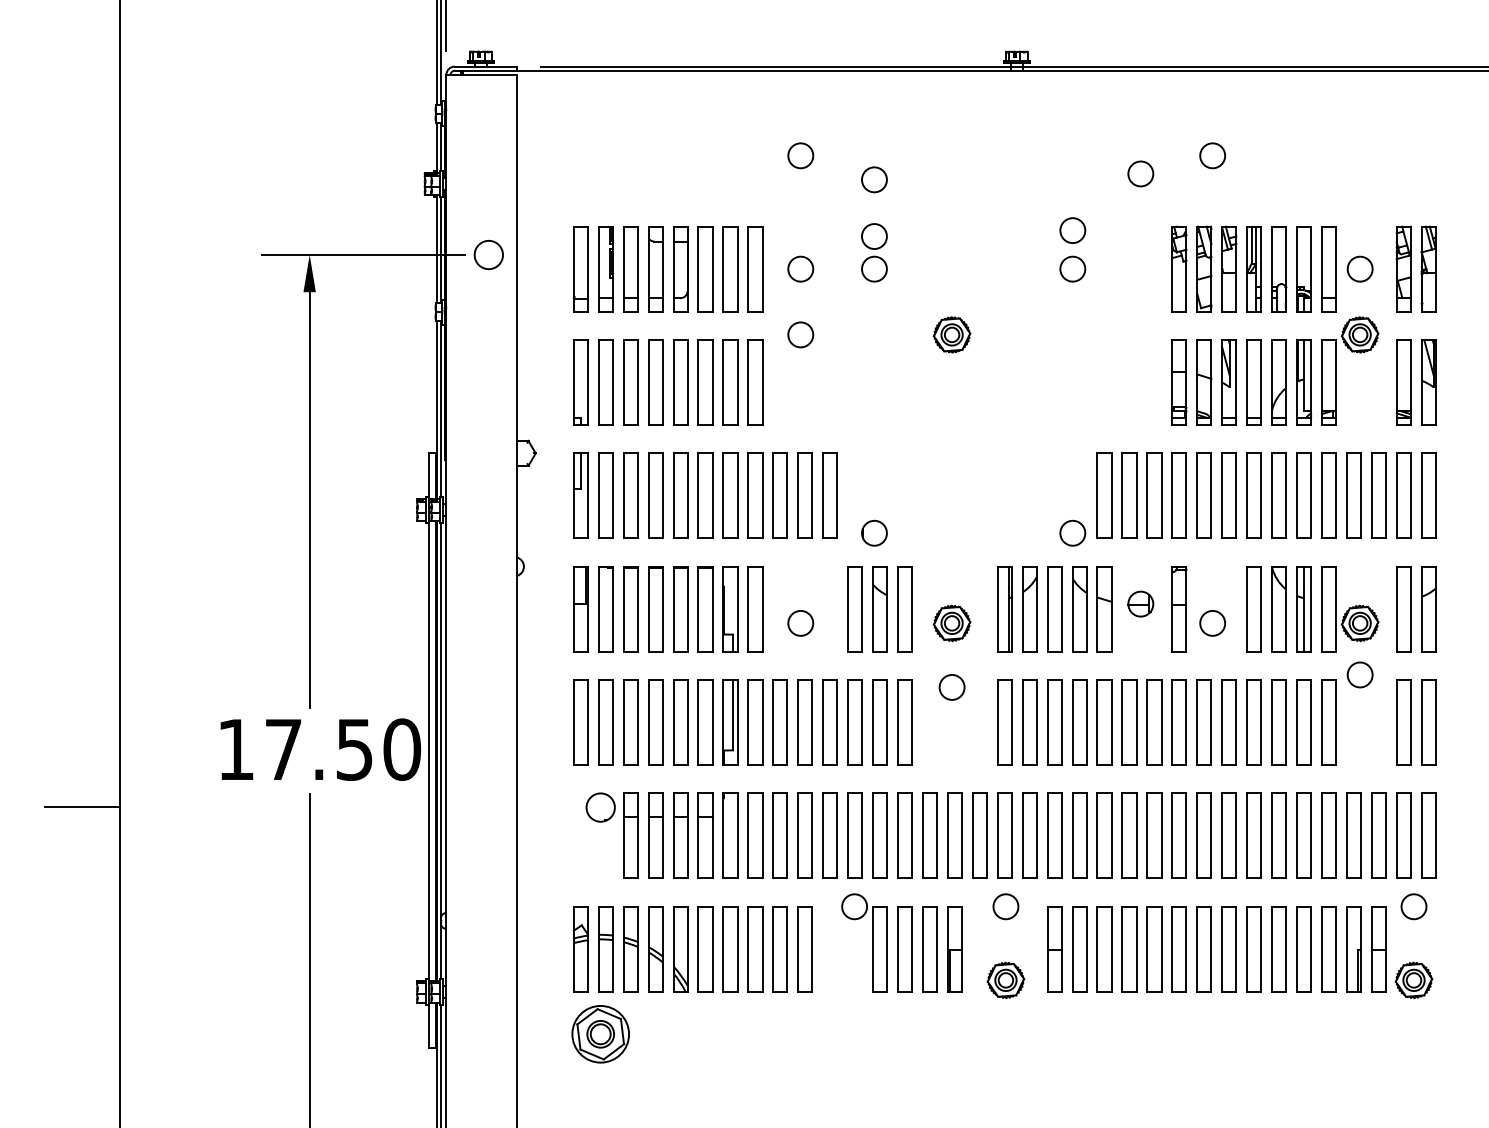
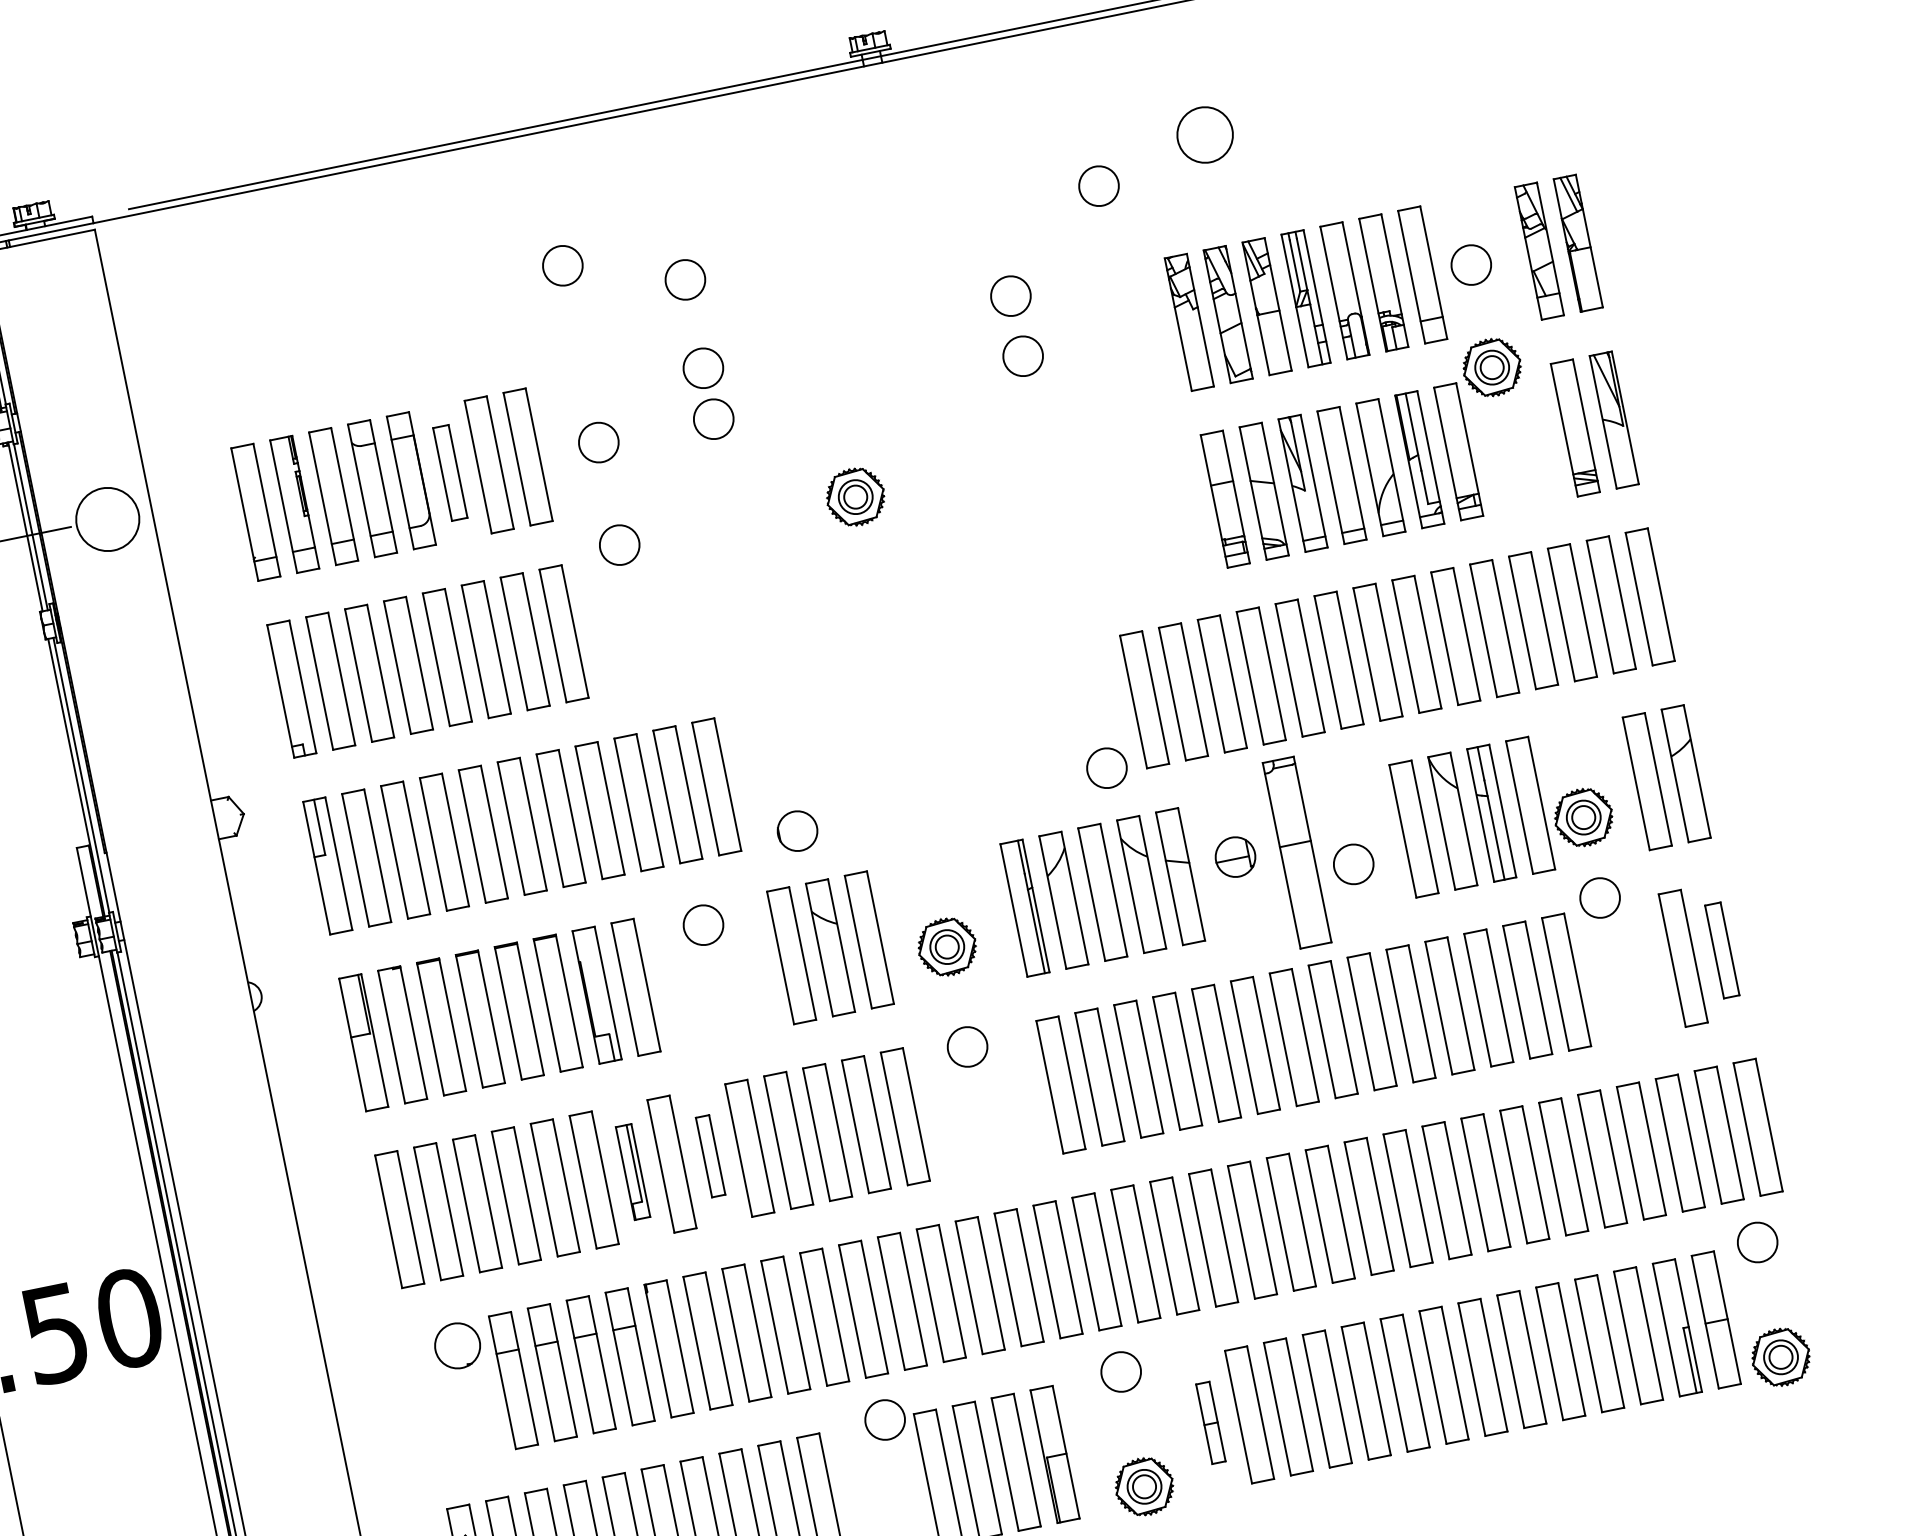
circle: (1212, 155) -> (1204, 134), size x1.4
circle: (488, 254) -> (107, 518), size x1.4
part: (705, 269) -> (450, 473), size x0.7
part: (1179, 609) -> (1297, 853), size x1.4
circle: (800, 623) -> (703, 925), moved
part: (730, 722) -> (633, 1171), size x0.7
part: (779, 722) -> (709, 1156), size x0.6
part: (1428, 722) -> (1721, 950), size x0.7
part: (1054, 949) -> (1210, 1423), size x0.6

